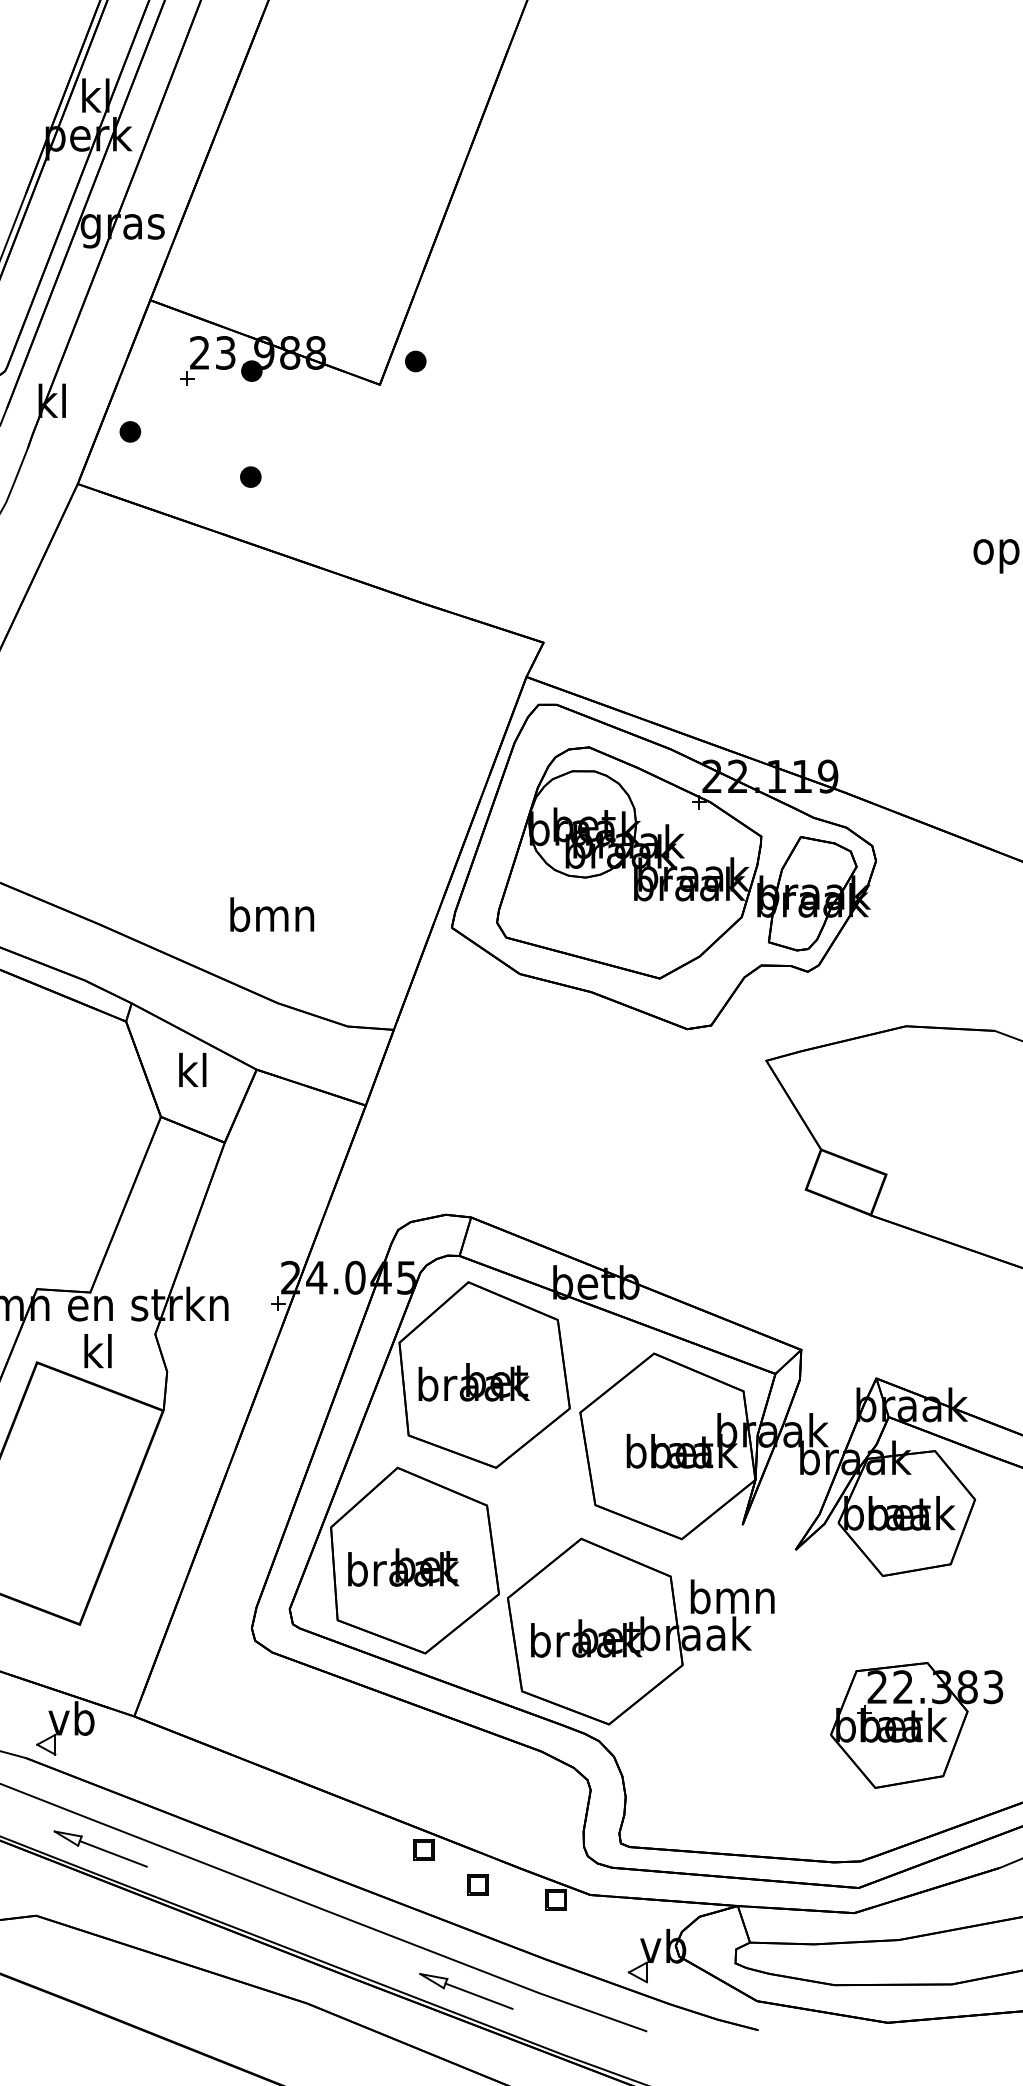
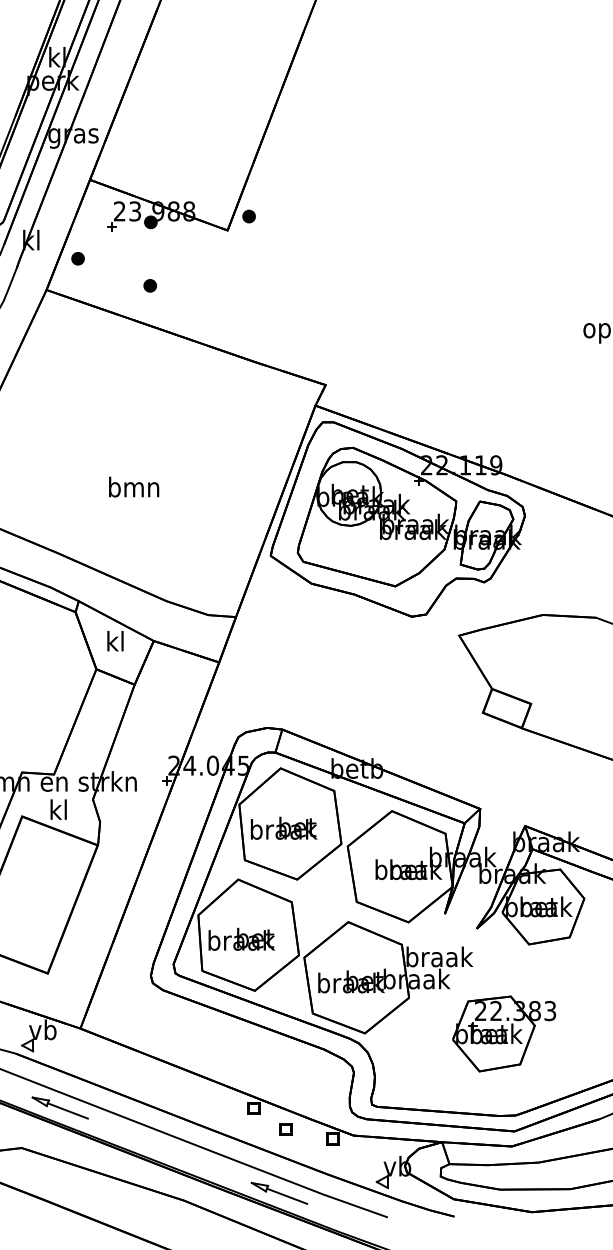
text: (272, 913) -> (134, 486), moved
text: (733, 1596) -> (439, 956), bmn -> braak
part: (916, 1724) -> (504, 1033), moved

